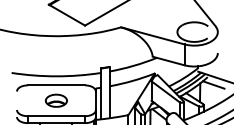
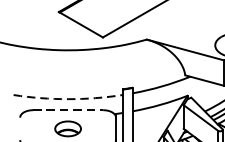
arc: (56, 76) -> (68, 99), solid -> dashed
line: (56, 85) -> (68, 110), solid -> dashed

